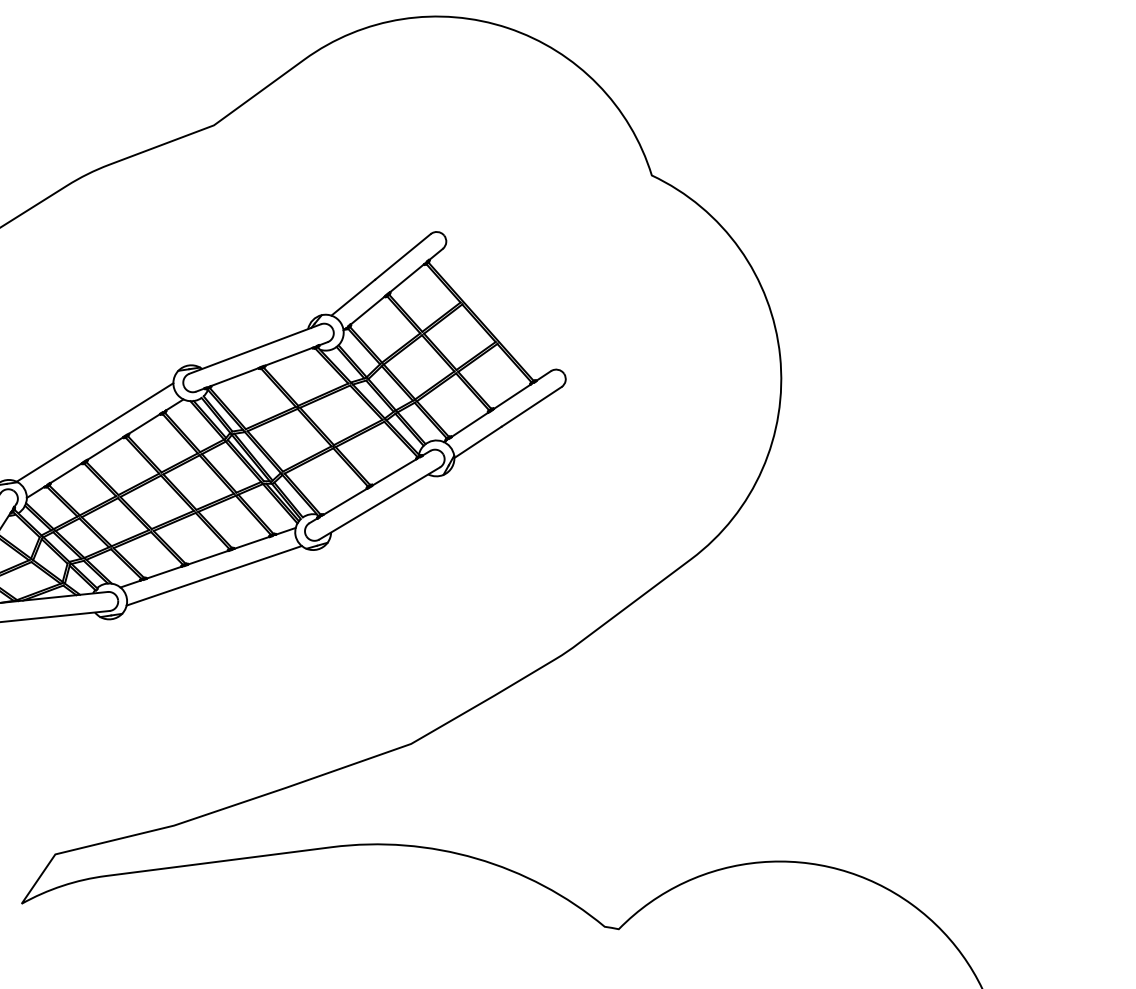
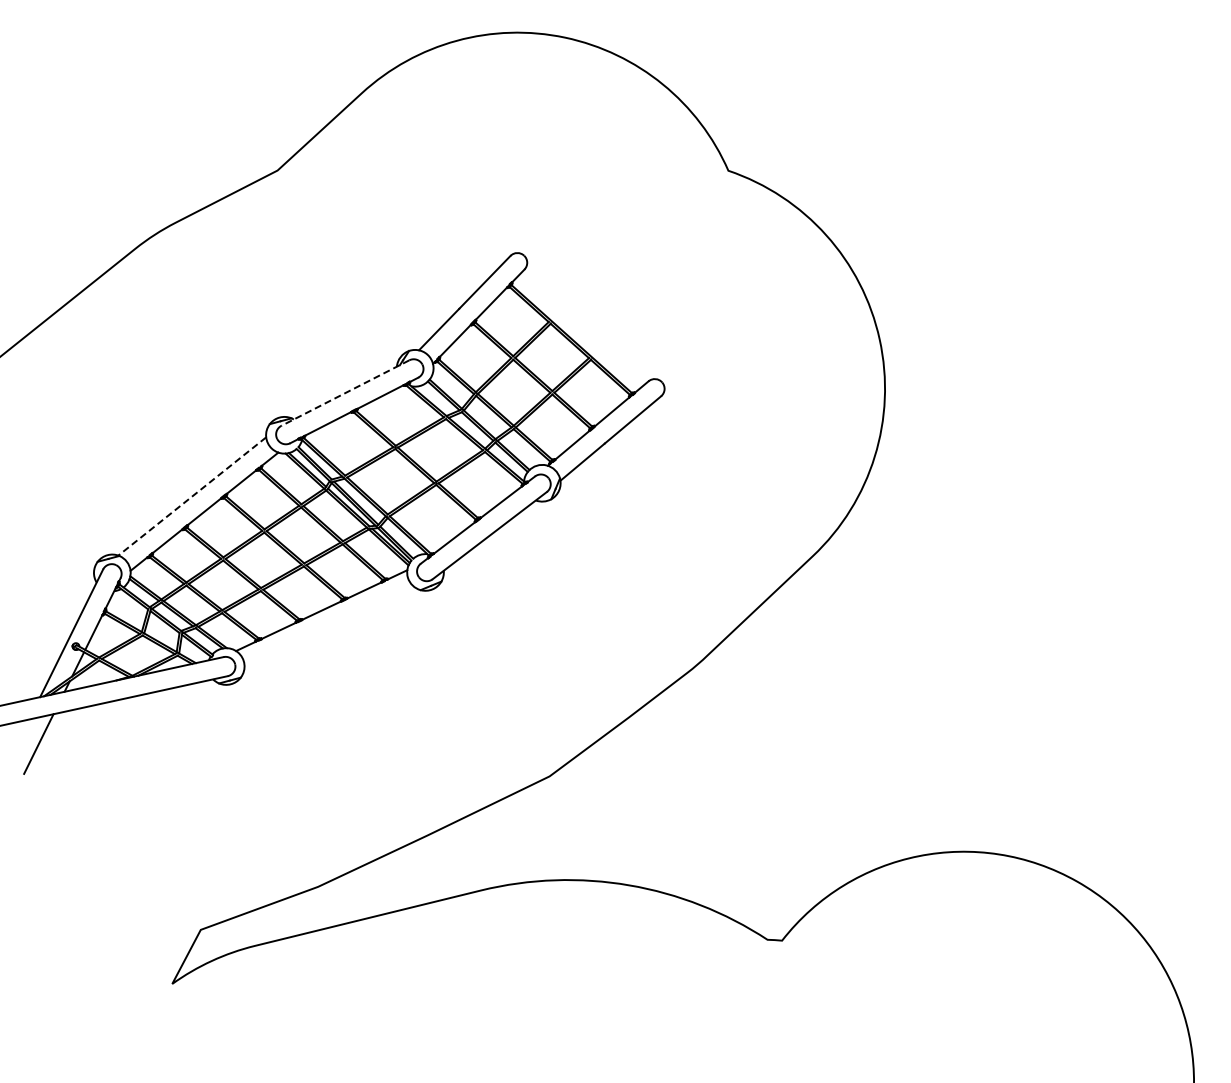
line: (255, 349) -> (345, 393), solid -> dashed
line: (95, 432) -> (192, 496), solid -> dashed
line: (213, 574) -> (329, 627), removed

